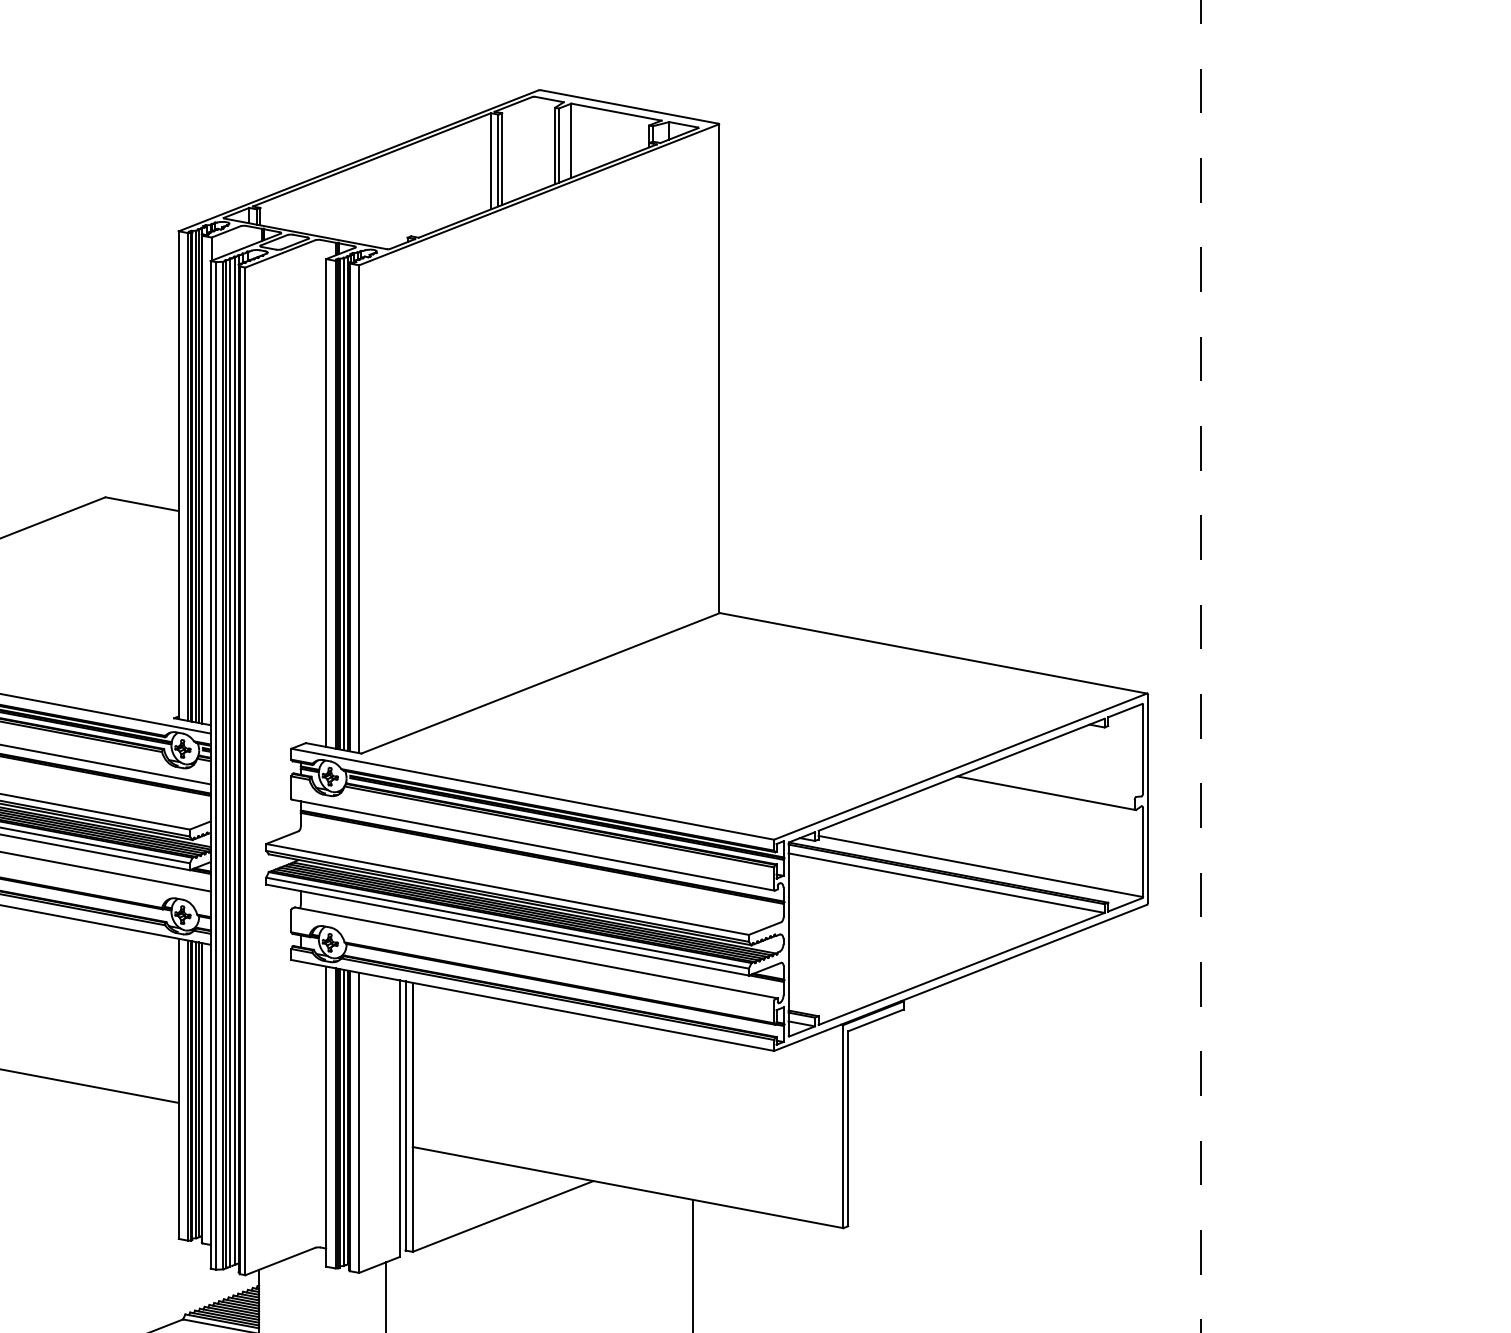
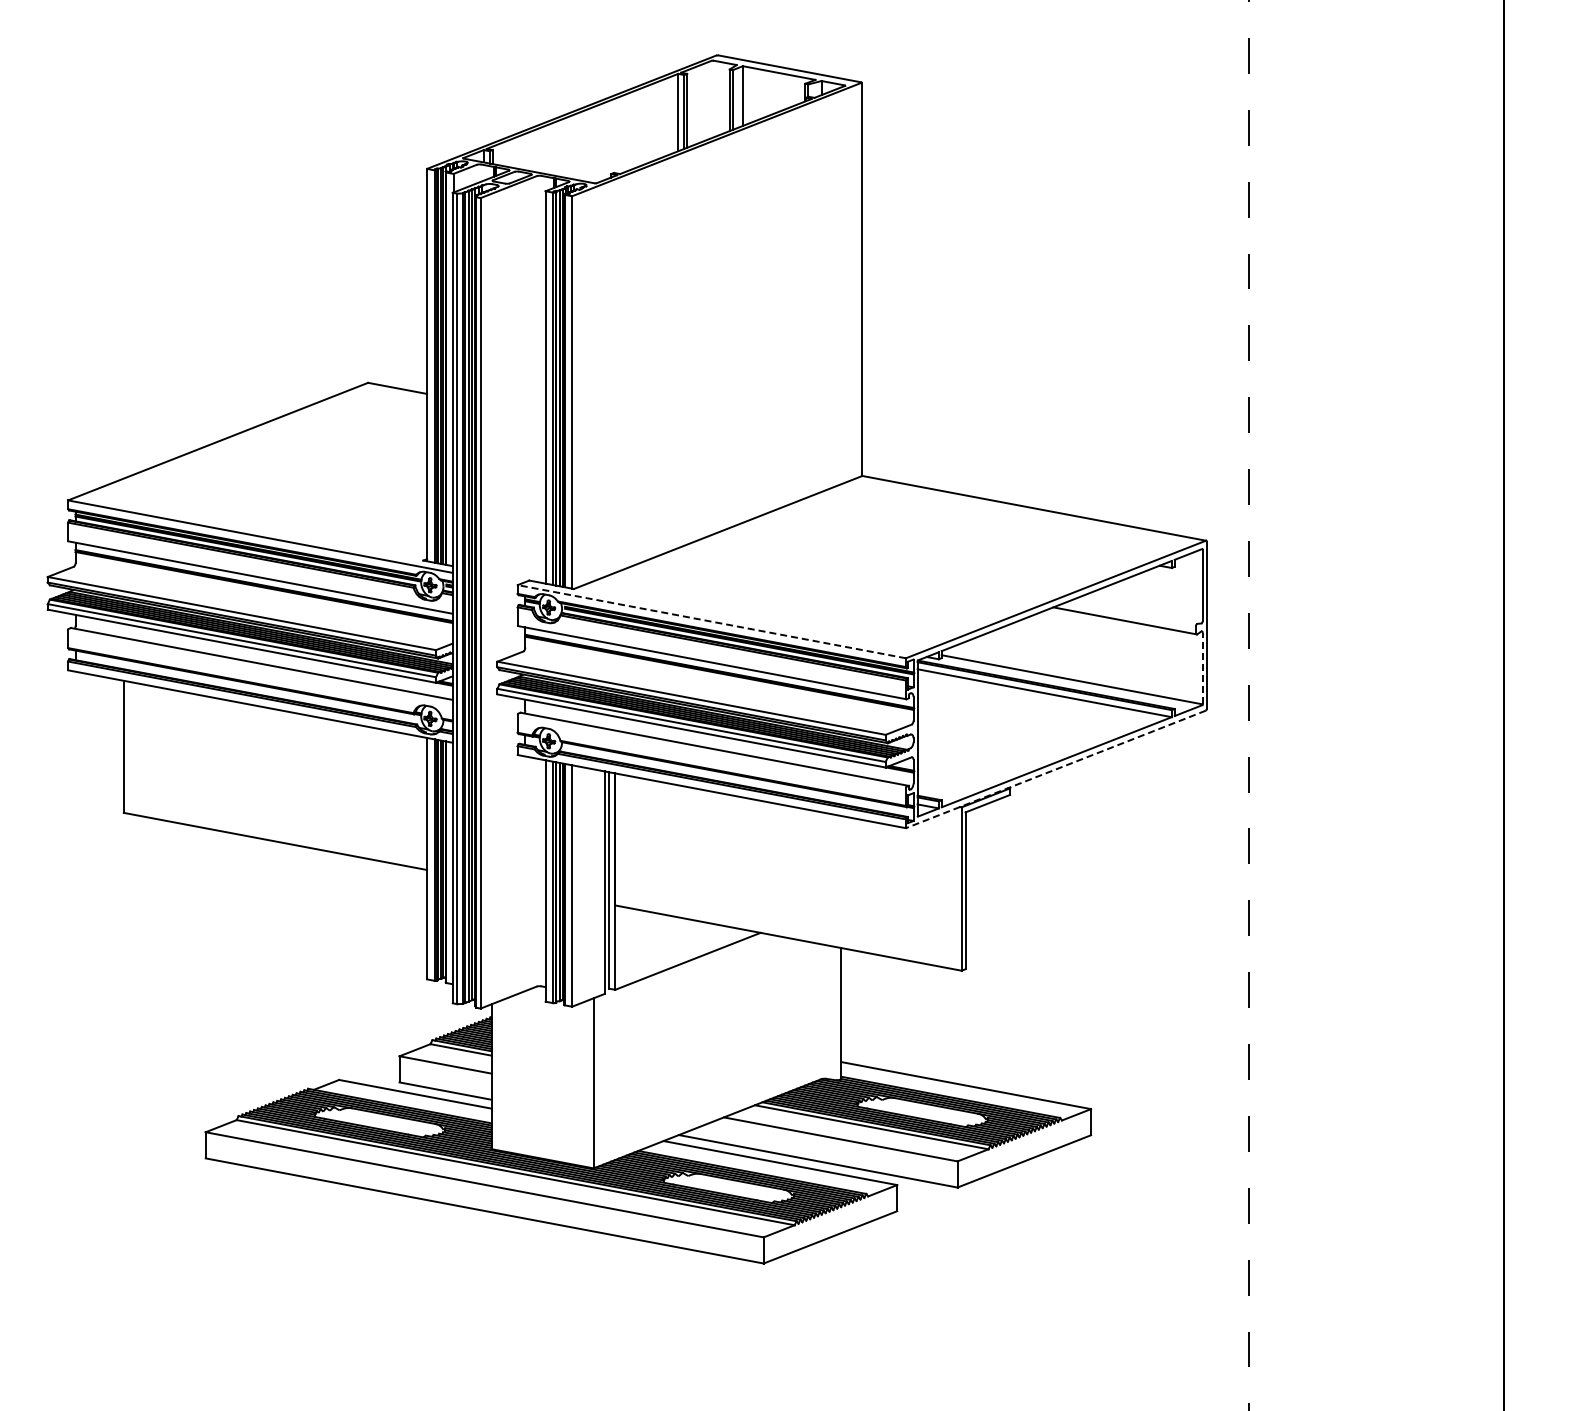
line: (532, 793) -> (711, 621), solid -> dashed
line: (1142, 852) -> (1202, 668), solid -> dashed
line: (960, 977) -> (1055, 769), solid -> dashed

